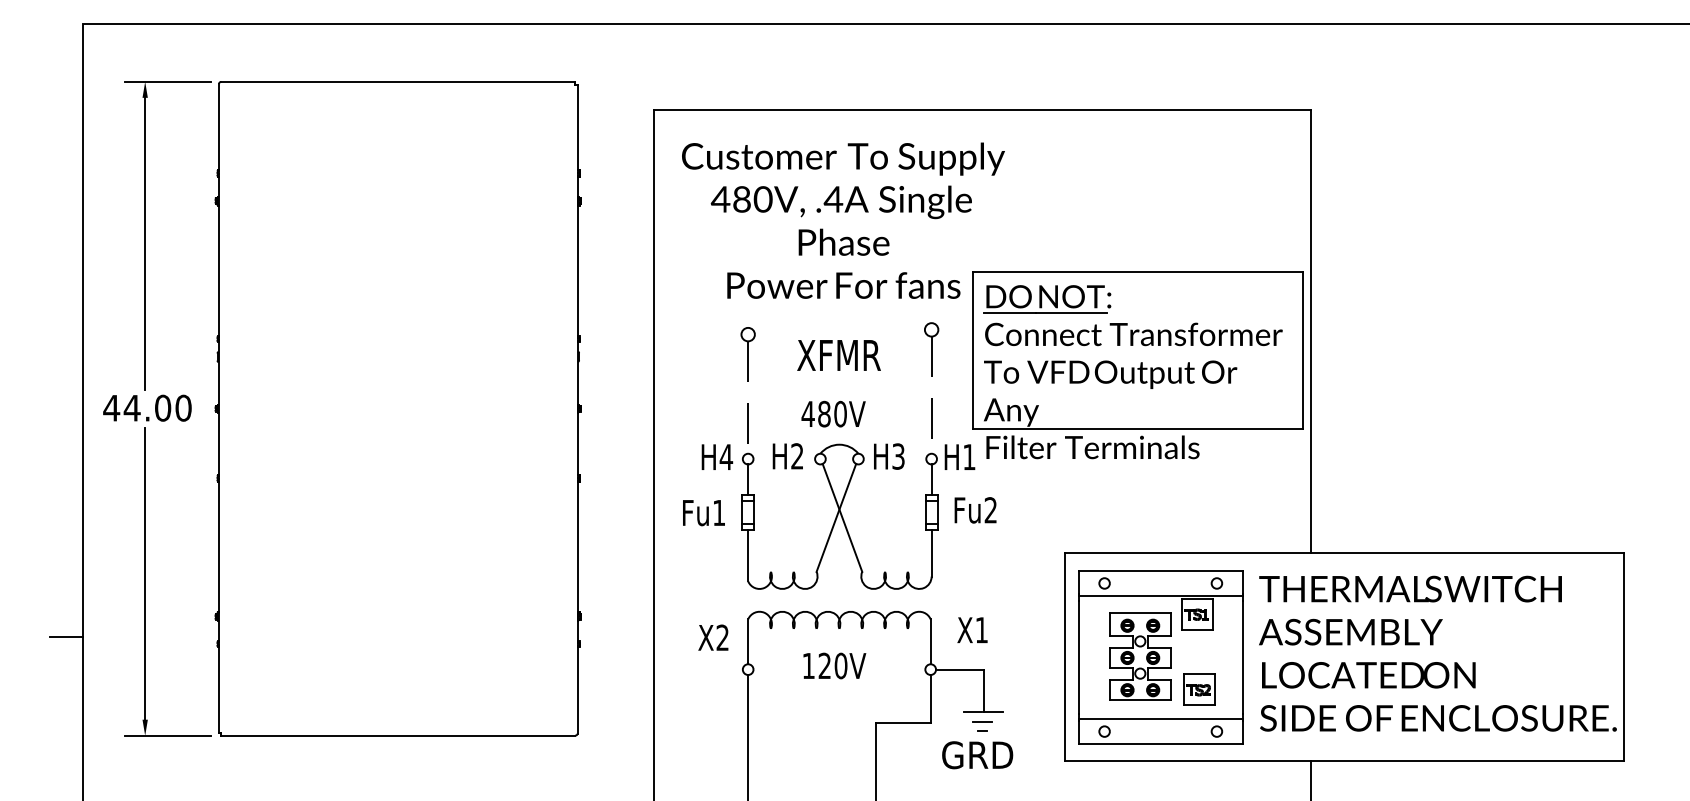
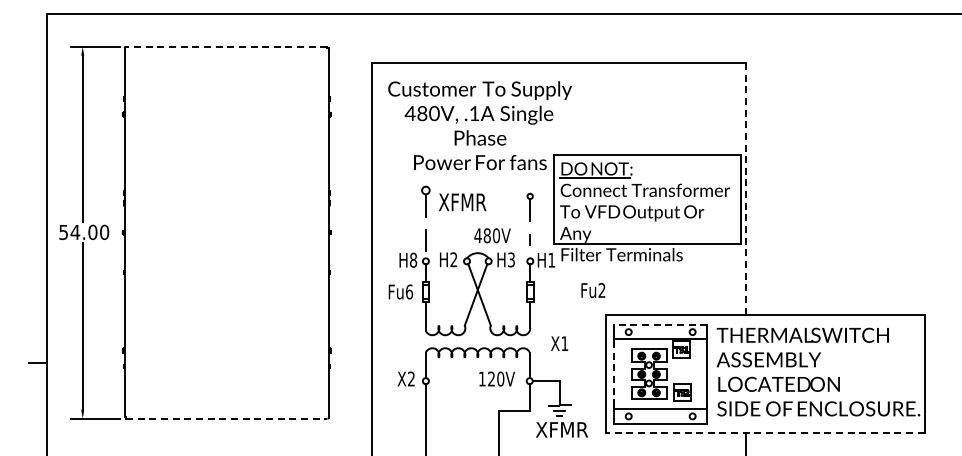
line: (397, 81) -> (226, 46), solid -> dashed
text: (833, 199) -> (474, 113), .4A -> .1A
line: (1311, 332) -> (746, 189), solid -> dashed
text: (838, 355) -> (462, 202), moved
part: (930, 380) -> (529, 216), size x0.7
text: (111, 408) -> (63, 232), 44.00 -> 54.00
text: (833, 413) -> (492, 235), moved
text: (726, 455) -> (413, 259), H4 -> H8
text: (975, 510) -> (593, 290), moved
text: (719, 512) -> (409, 291), Fu1 -> Fu6
line: (1160, 570) -> (660, 324), solid -> dashed
text: (972, 629) -> (559, 343), moved
text: (712, 636) -> (405, 378), moved
line: (1079, 656) -> (614, 373), solid -> dashed
text: (833, 664) -> (496, 378), moved
line: (397, 735) -> (226, 418), solid -> dashed
text: (988, 754) -> (562, 429), GRD -> XFMR
line: (1343, 761) -> (764, 433), solid -> dashed

